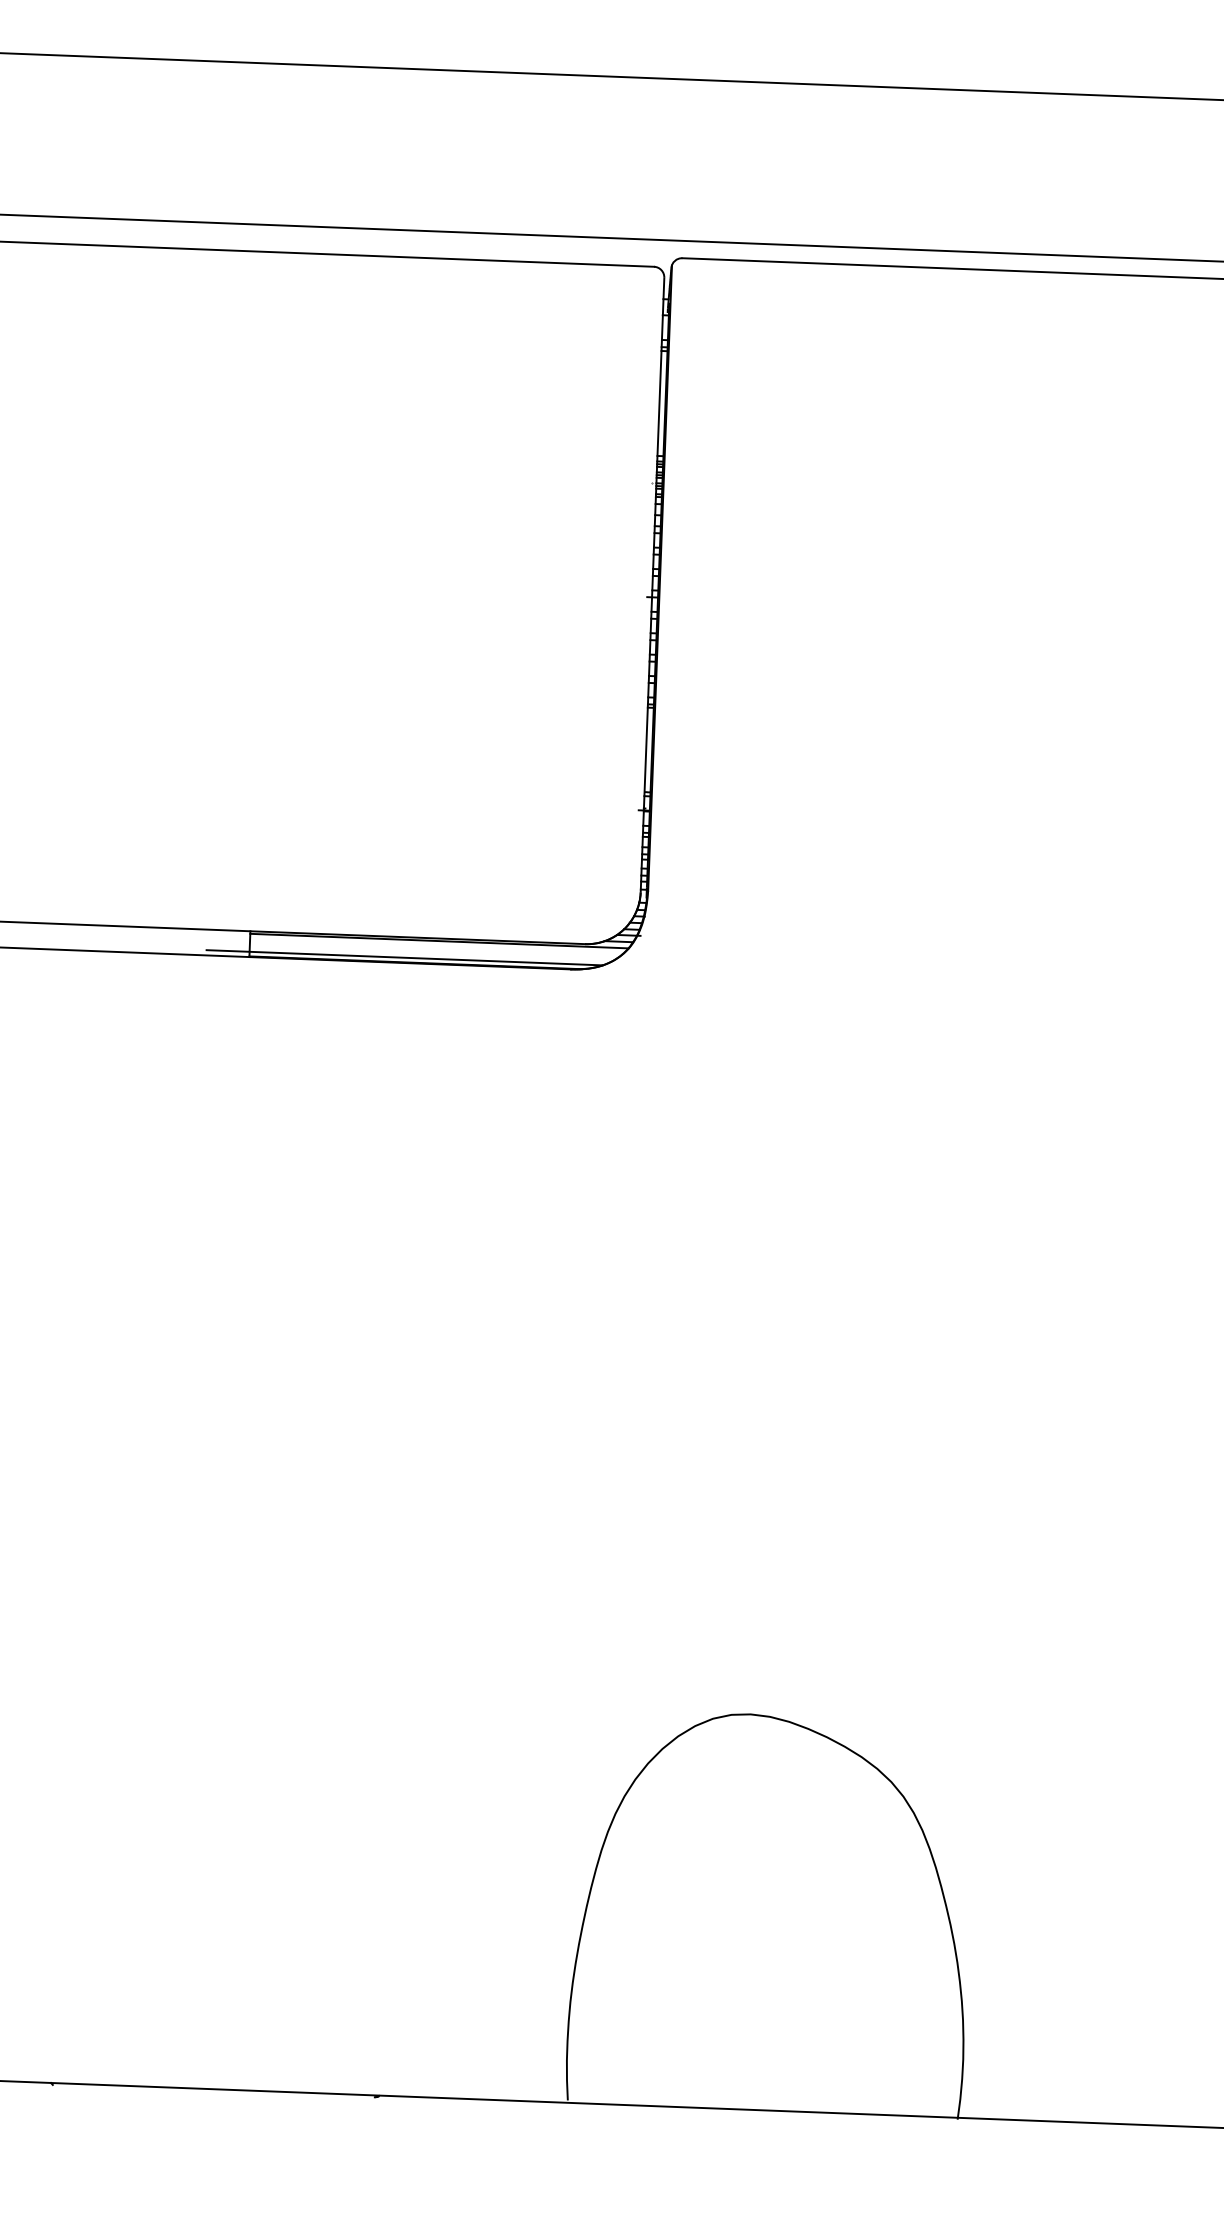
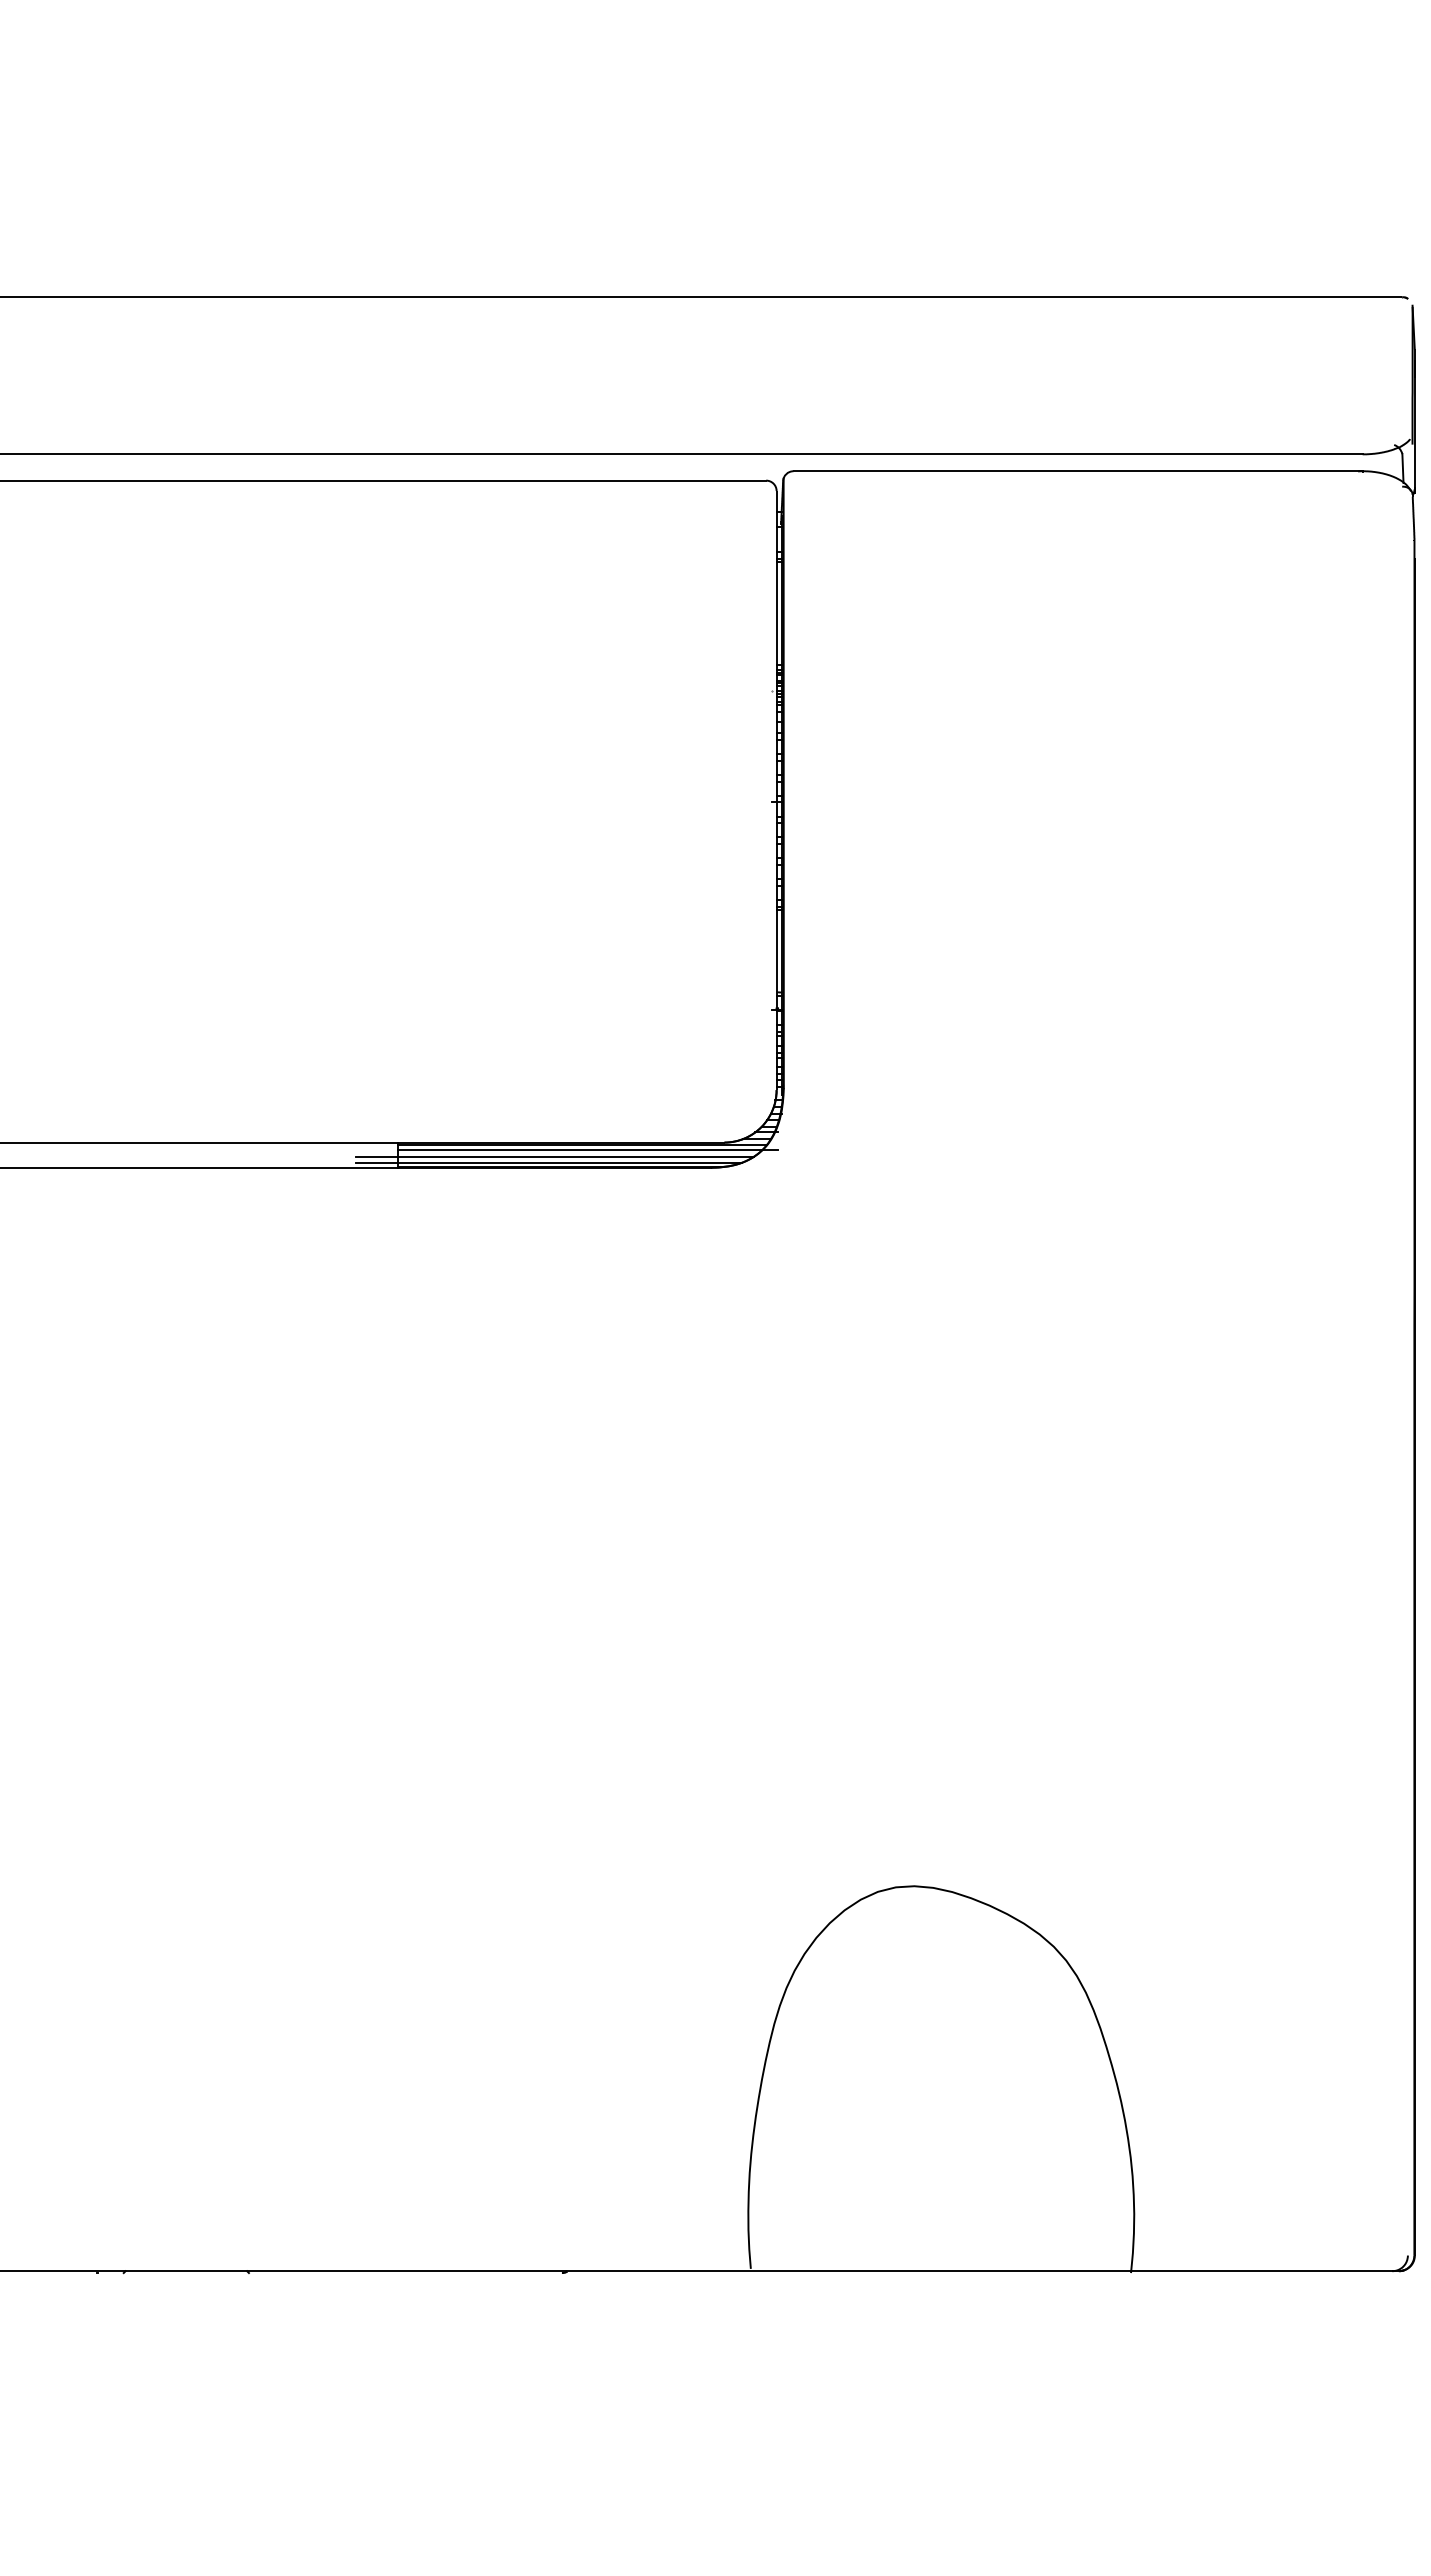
line: (444, 946) -> (587, 1150), added
line: (411, 951) -> (555, 1156), added

